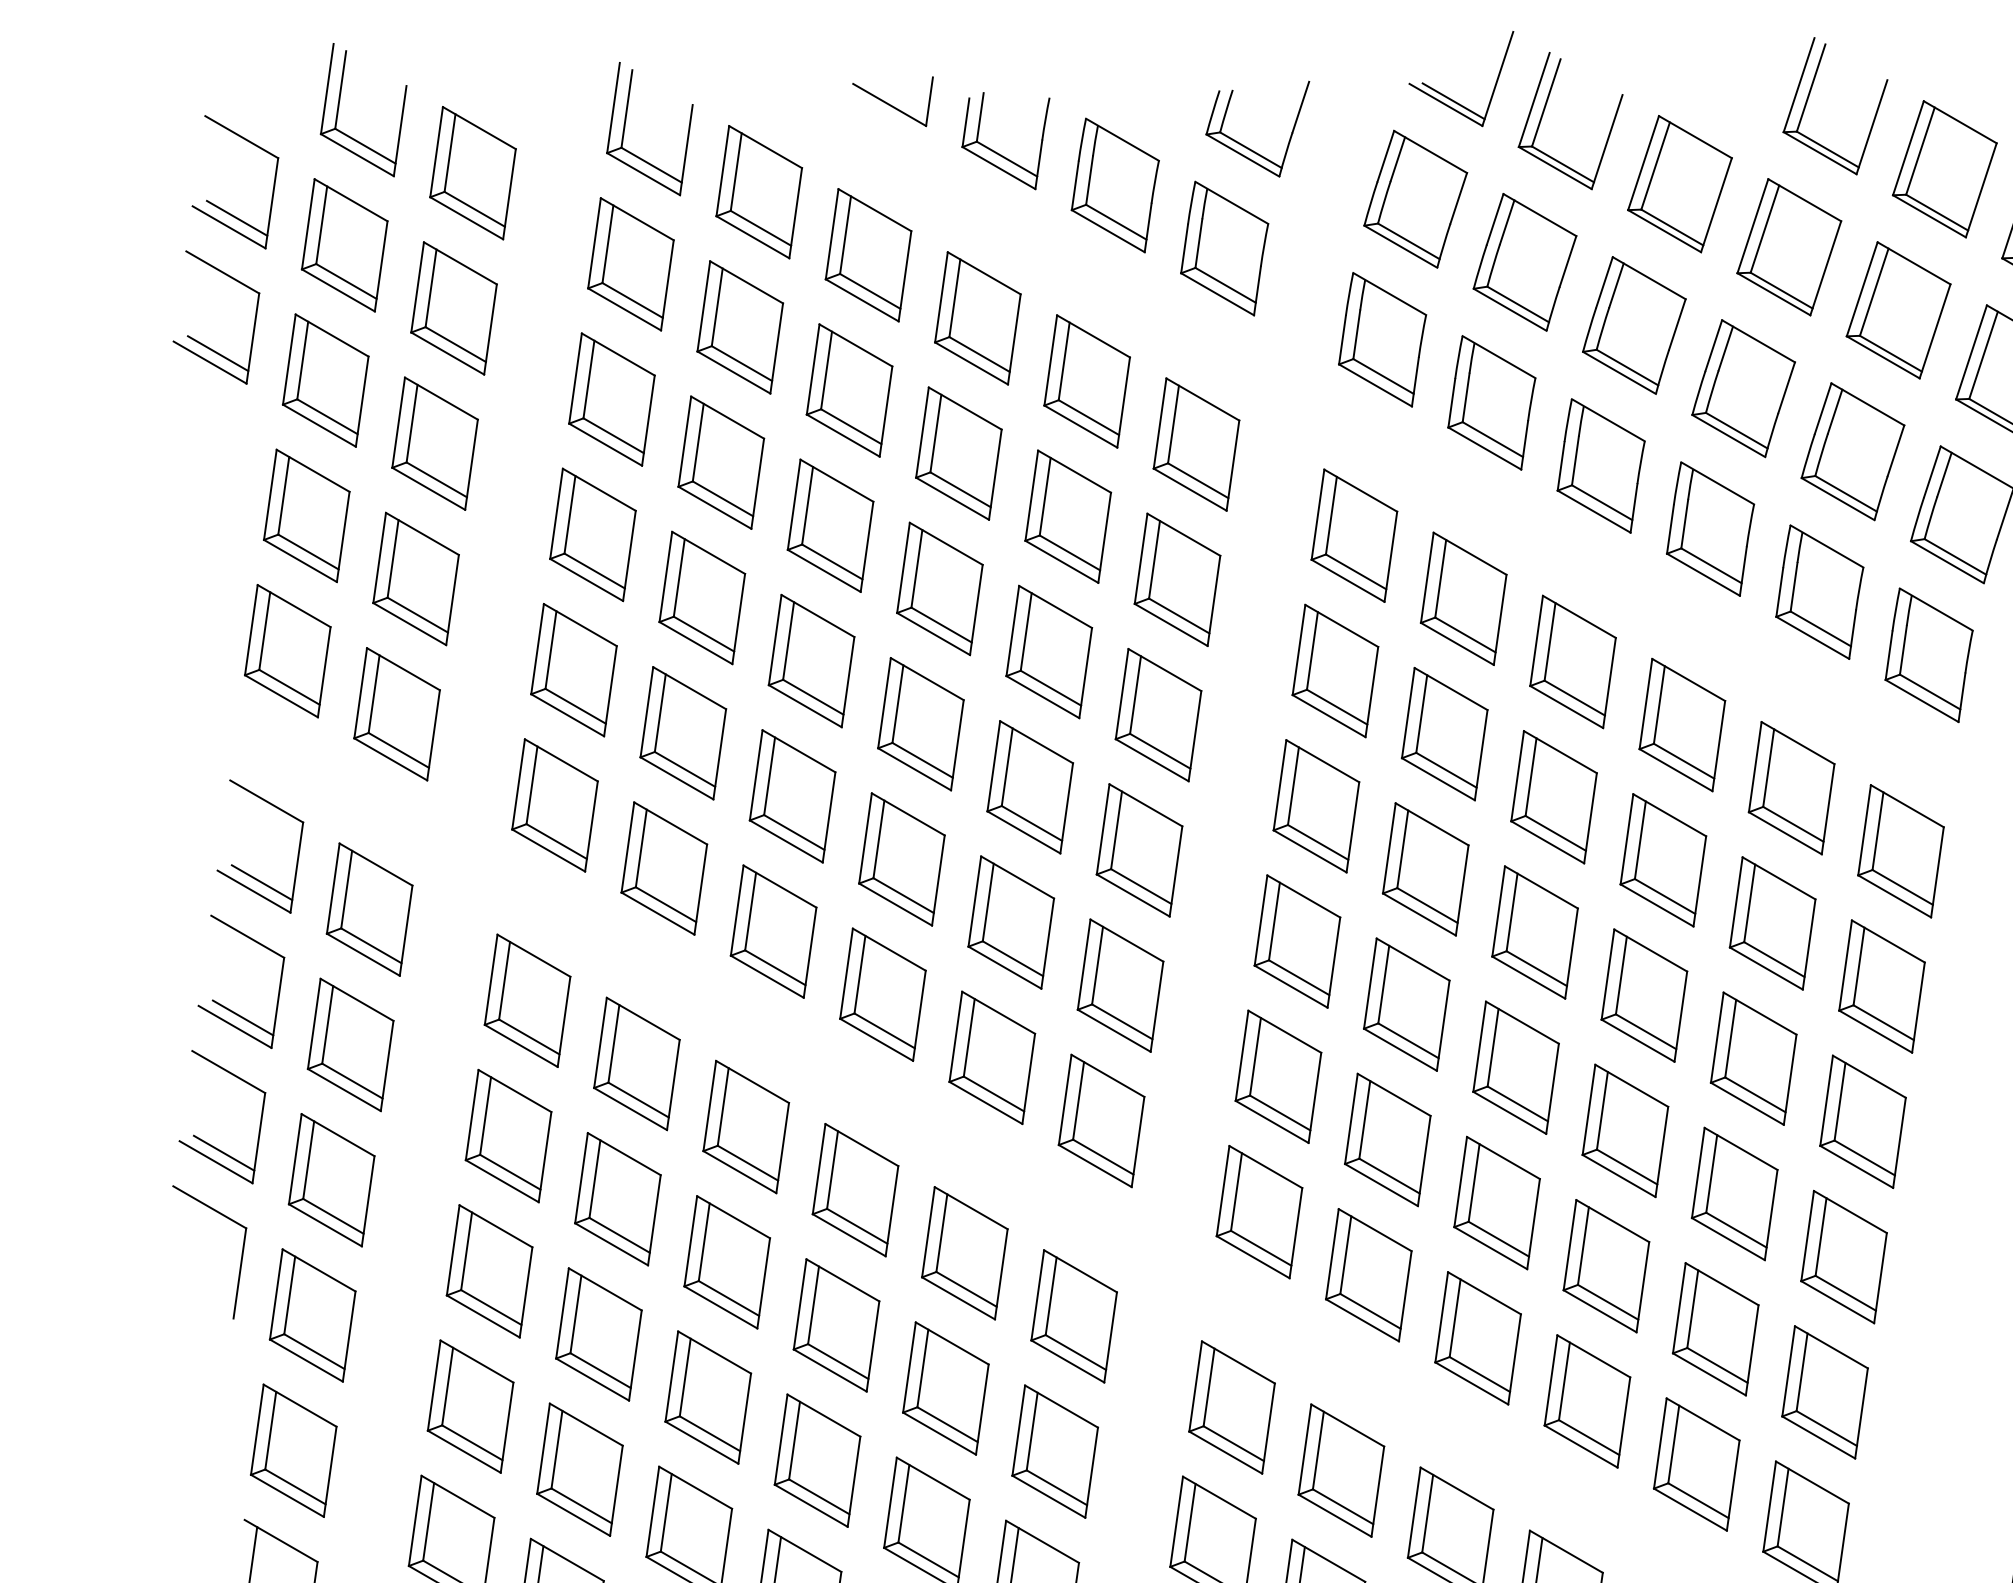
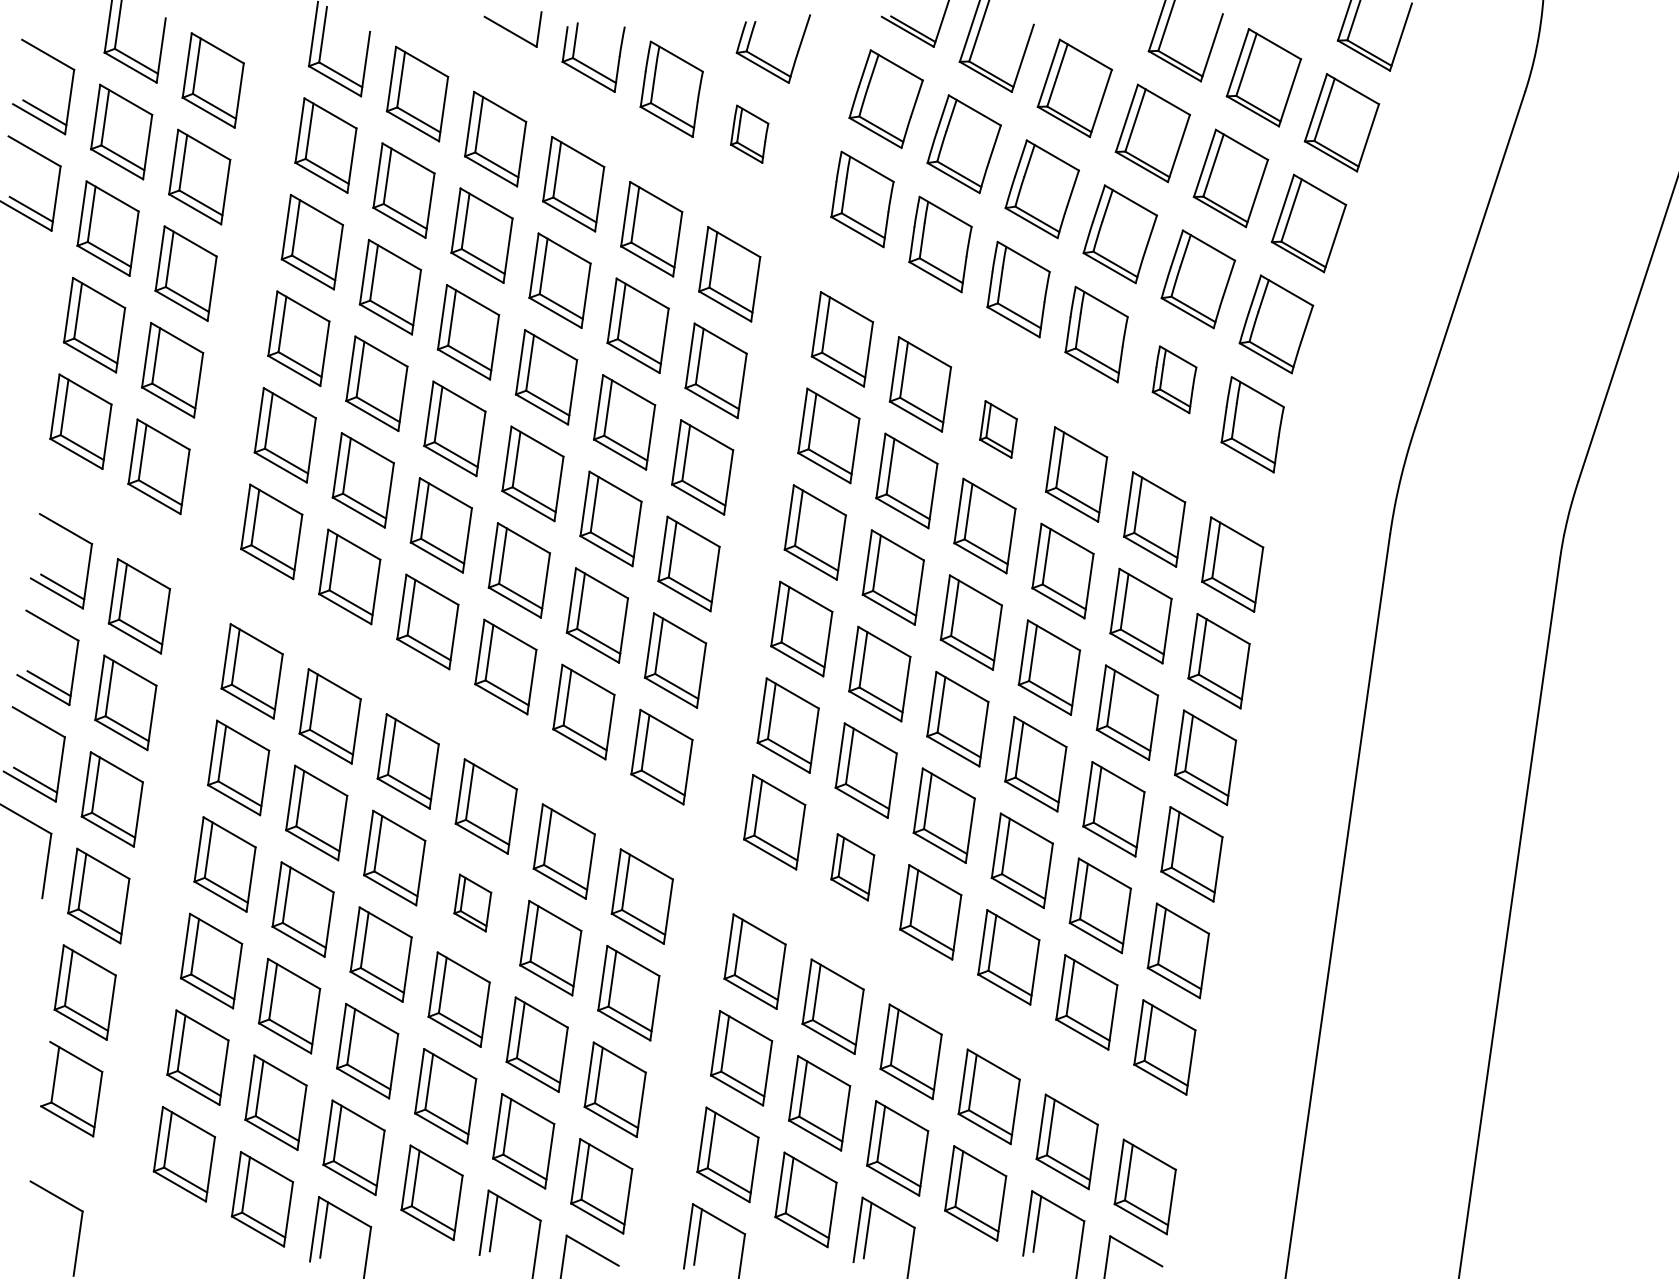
part: (1224, 247) -> (749, 133), size x0.6
part: (1819, 591) -> (1174, 379), size x0.7
part: (1573, 661) -> (998, 429), size x0.6
part: (1368, 1275) -> (852, 867), size x0.7
part: (836, 1324) -> (472, 902), size x0.6

